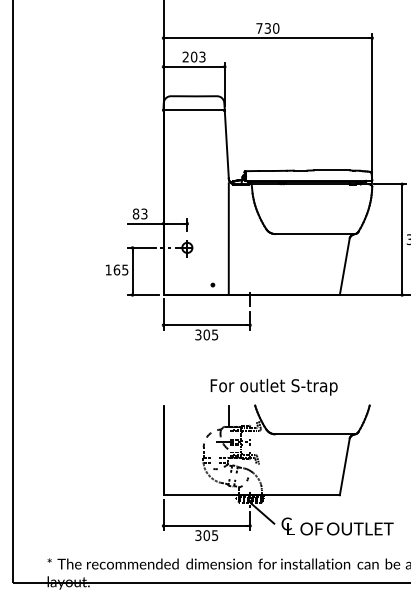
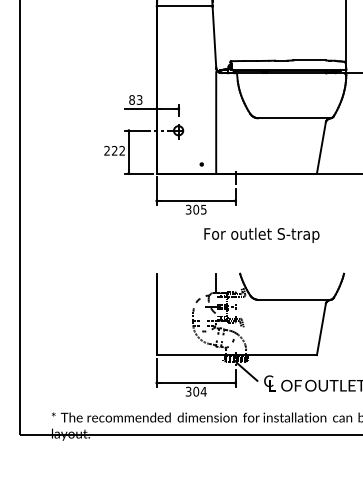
text: (116, 269) -> (114, 150), 165 -> 222
text: (273, 386) -> (261, 234), moved
text: (214, 535) -> (203, 391), 305 -> 304

